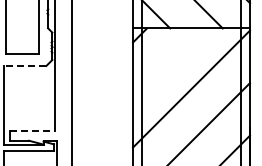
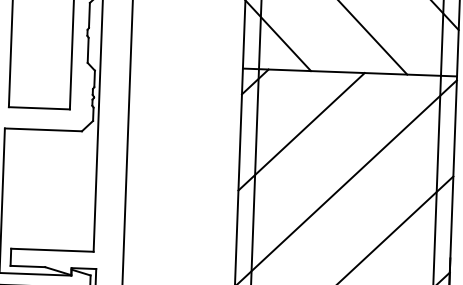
line: (166, 61) -> (302, 131), added
line: (24, 65) -> (41, 129), dashed -> solid
line: (32, 131) -> (52, 250), dashed -> solid

